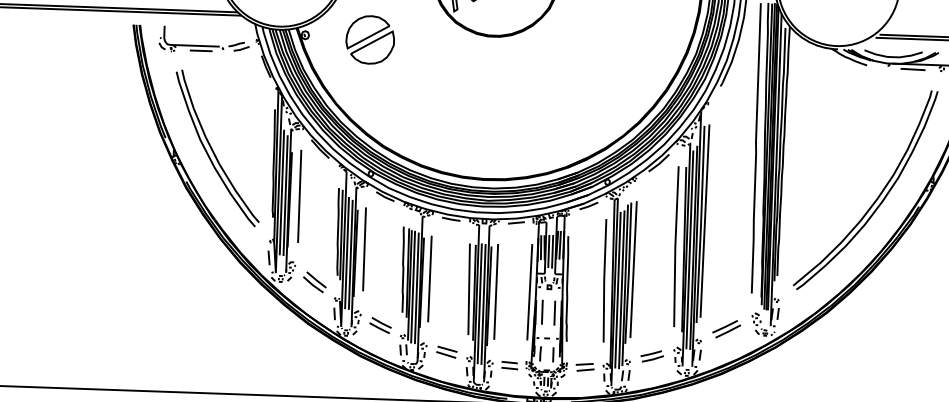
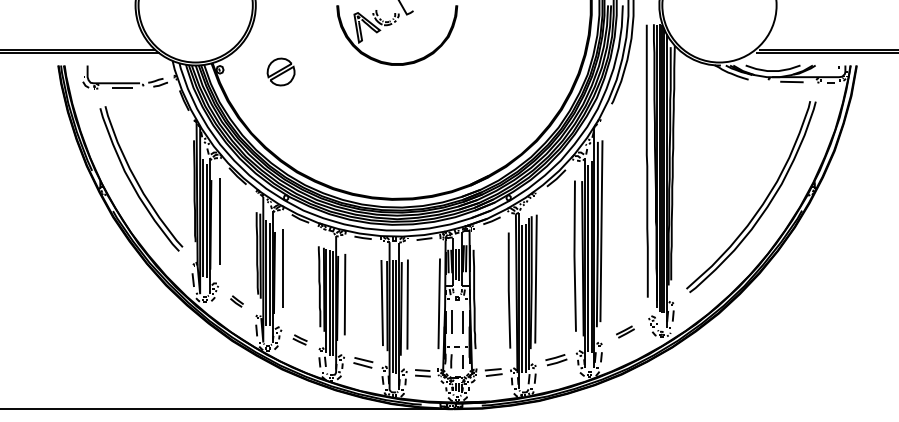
part: (369, 39) -> (280, 71), size x0.6
part: (314, 282) -> (236, 301), size x0.6
part: (379, 325) -> (299, 339), size x0.7
part: (726, 328) -> (625, 331), size x0.7

